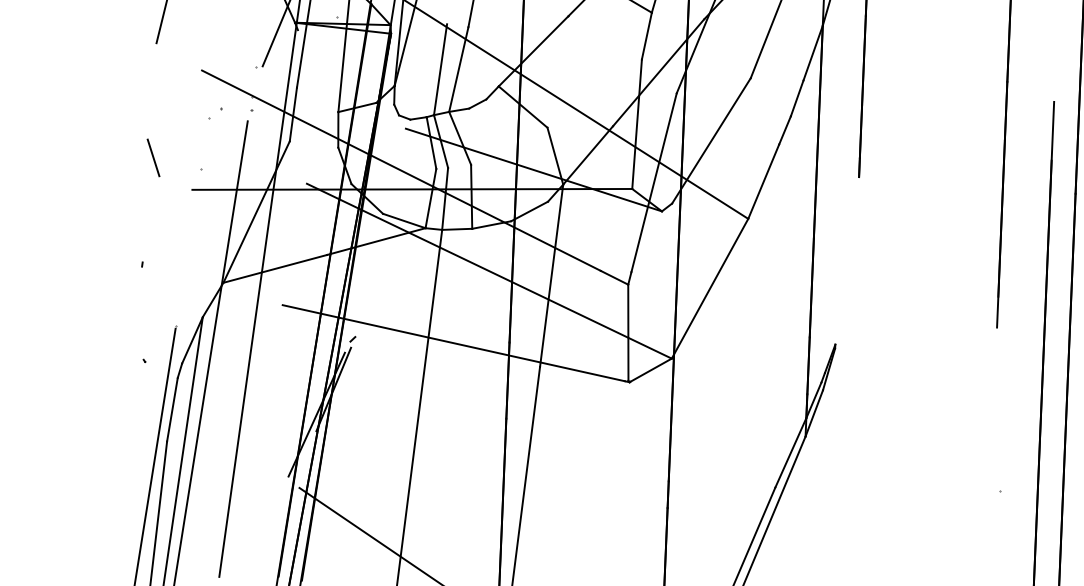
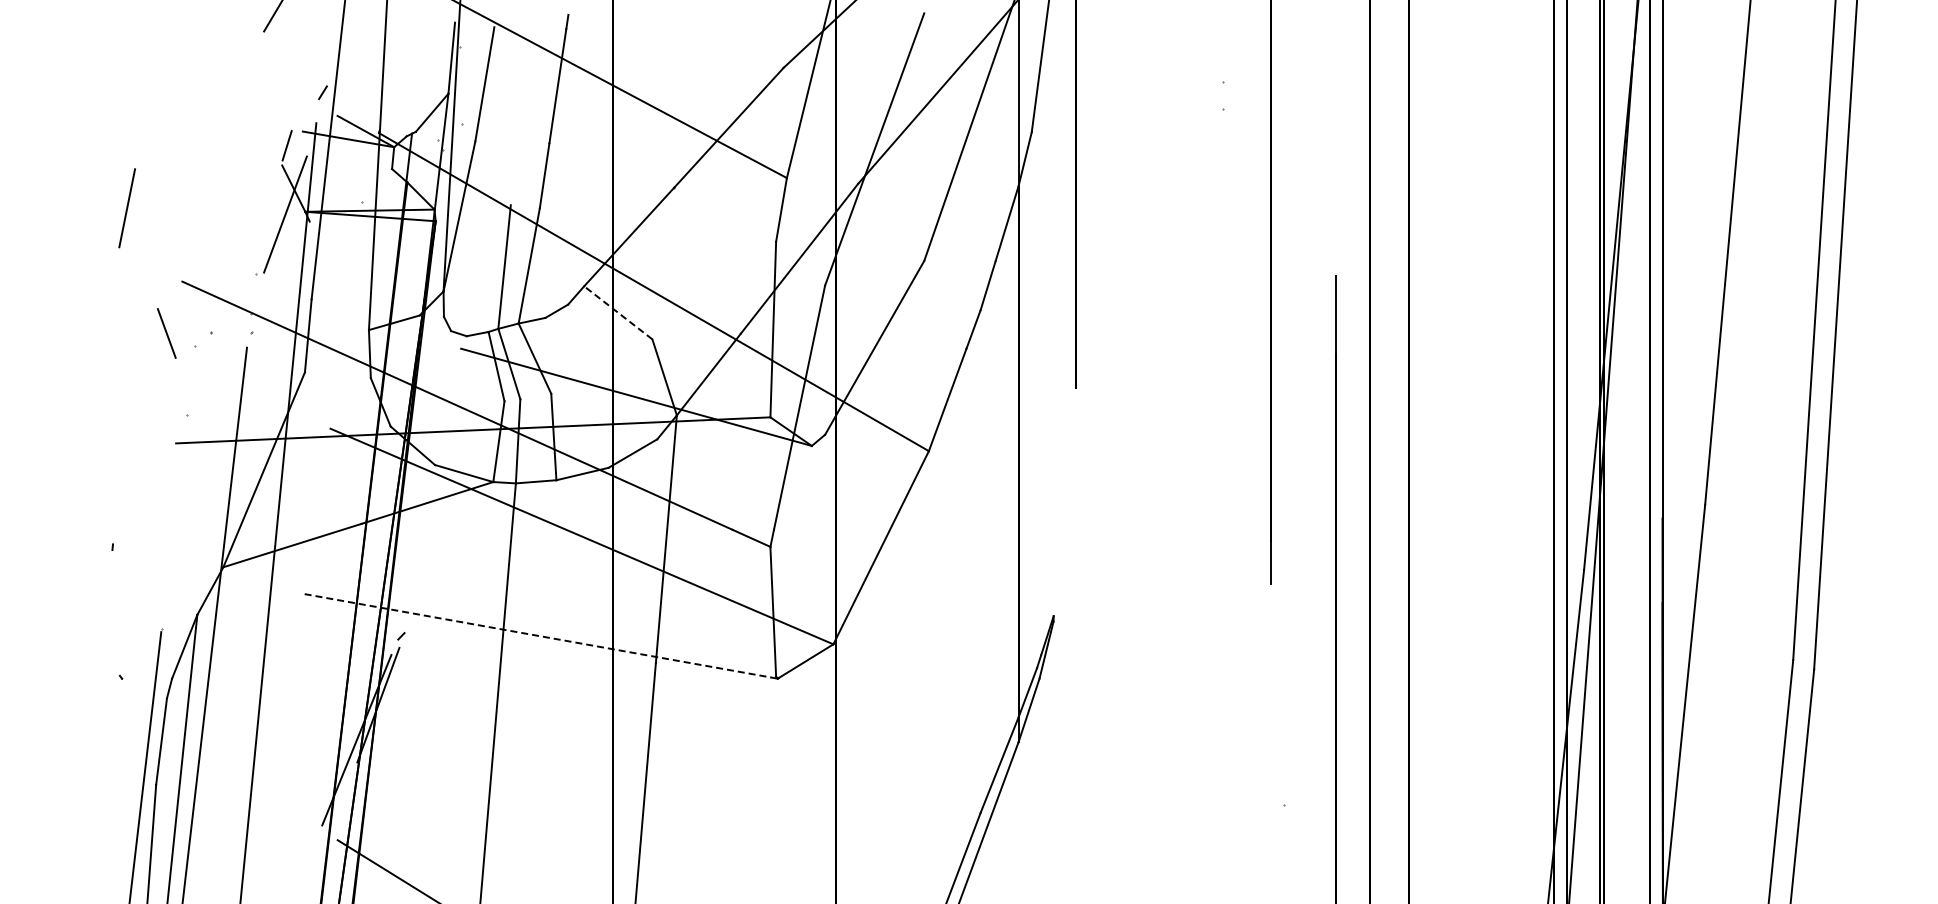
line: (522, 106) -> (617, 312), solid -> dashed
line: (153, 157) -> (166, 333), moved
line: (454, 342) -> (538, 635), solid -> dashed

